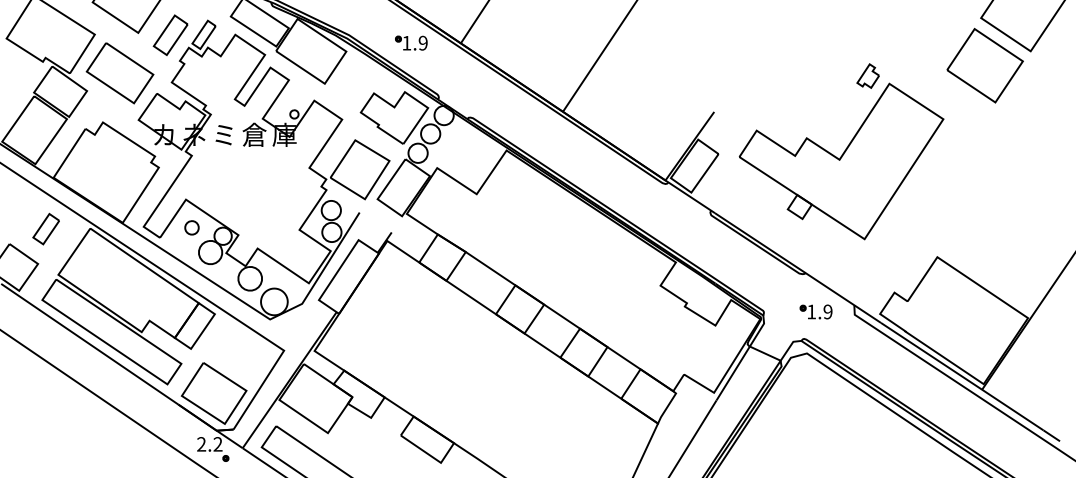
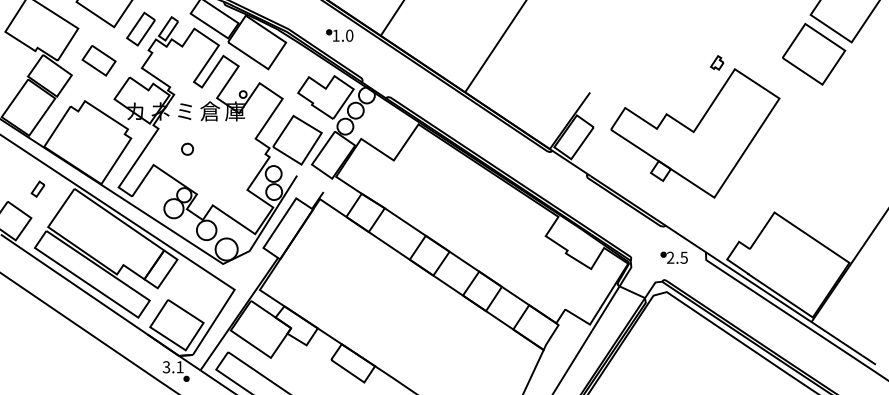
text: (423, 42) -> (349, 35), 1.9 -> 1.0
part: (119, 73) -> (98, 60), size x0.6
part: (867, 75) -> (716, 62), size x0.7
part: (191, 226) -> (187, 148), moved
part: (45, 228) -> (37, 188), size x0.6
text: (819, 311) -> (677, 257), 1.9 -> 2.5
text: (208, 444) -> (172, 367), 2.2 -> 3.1

